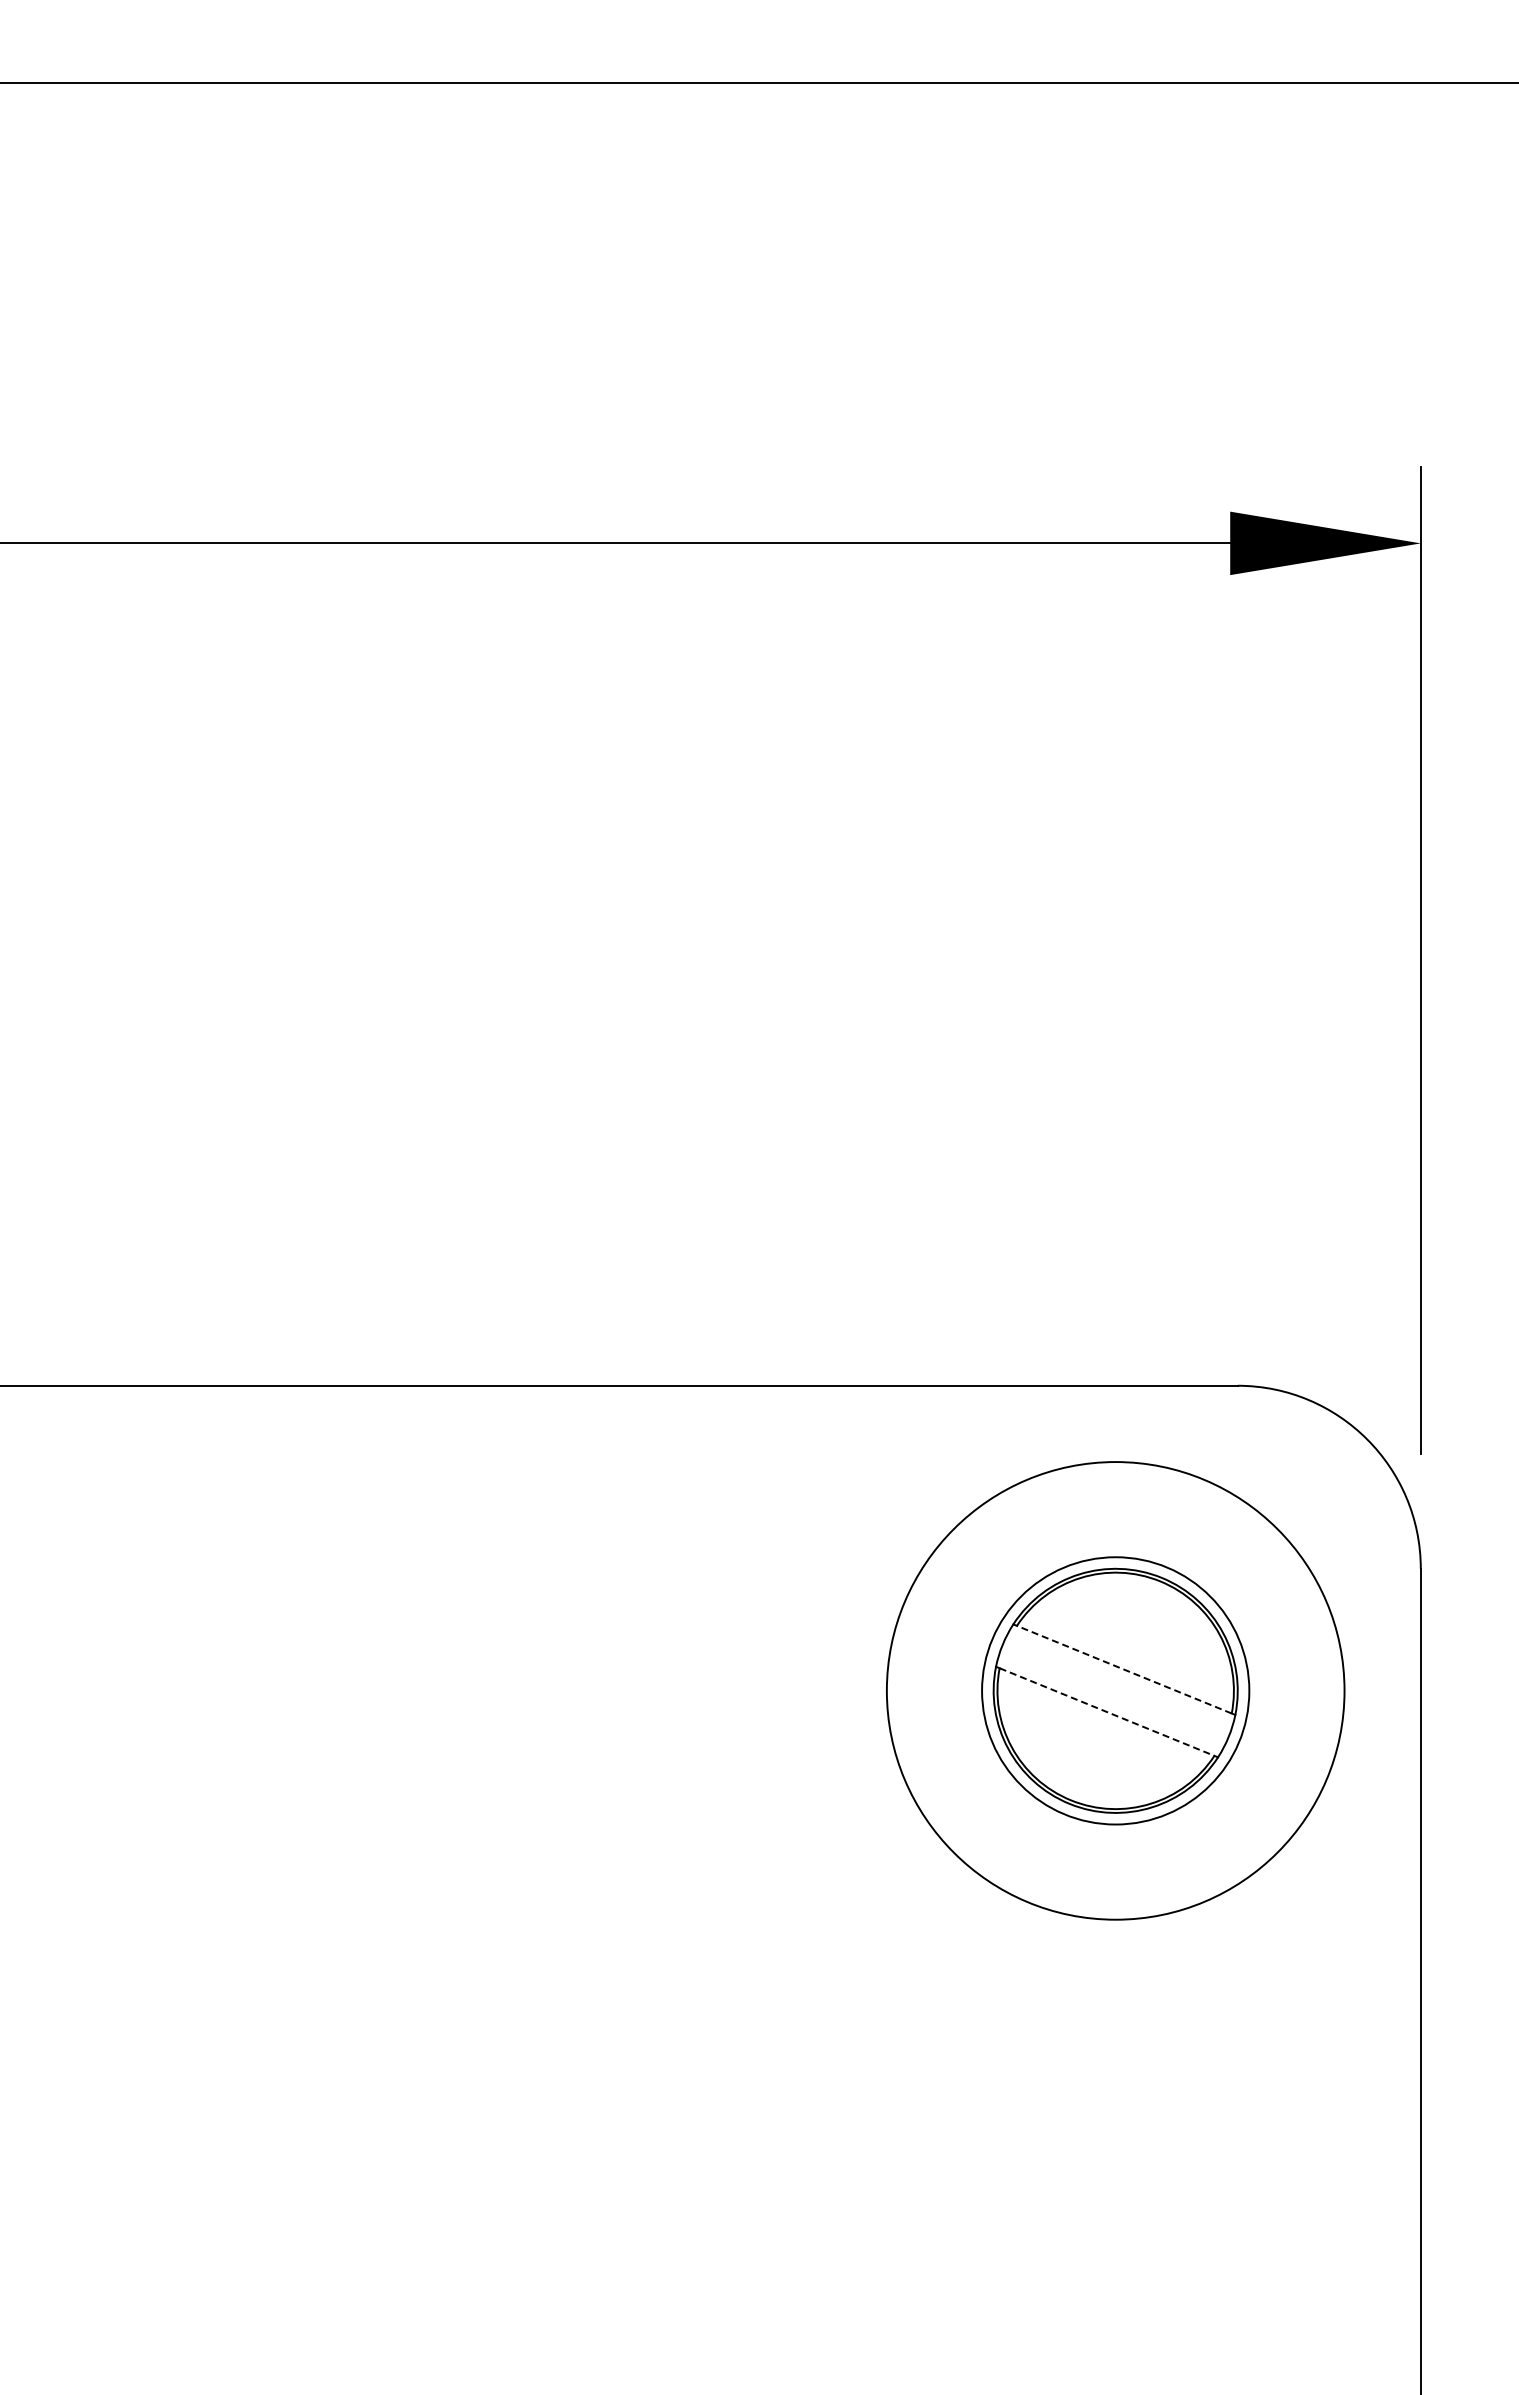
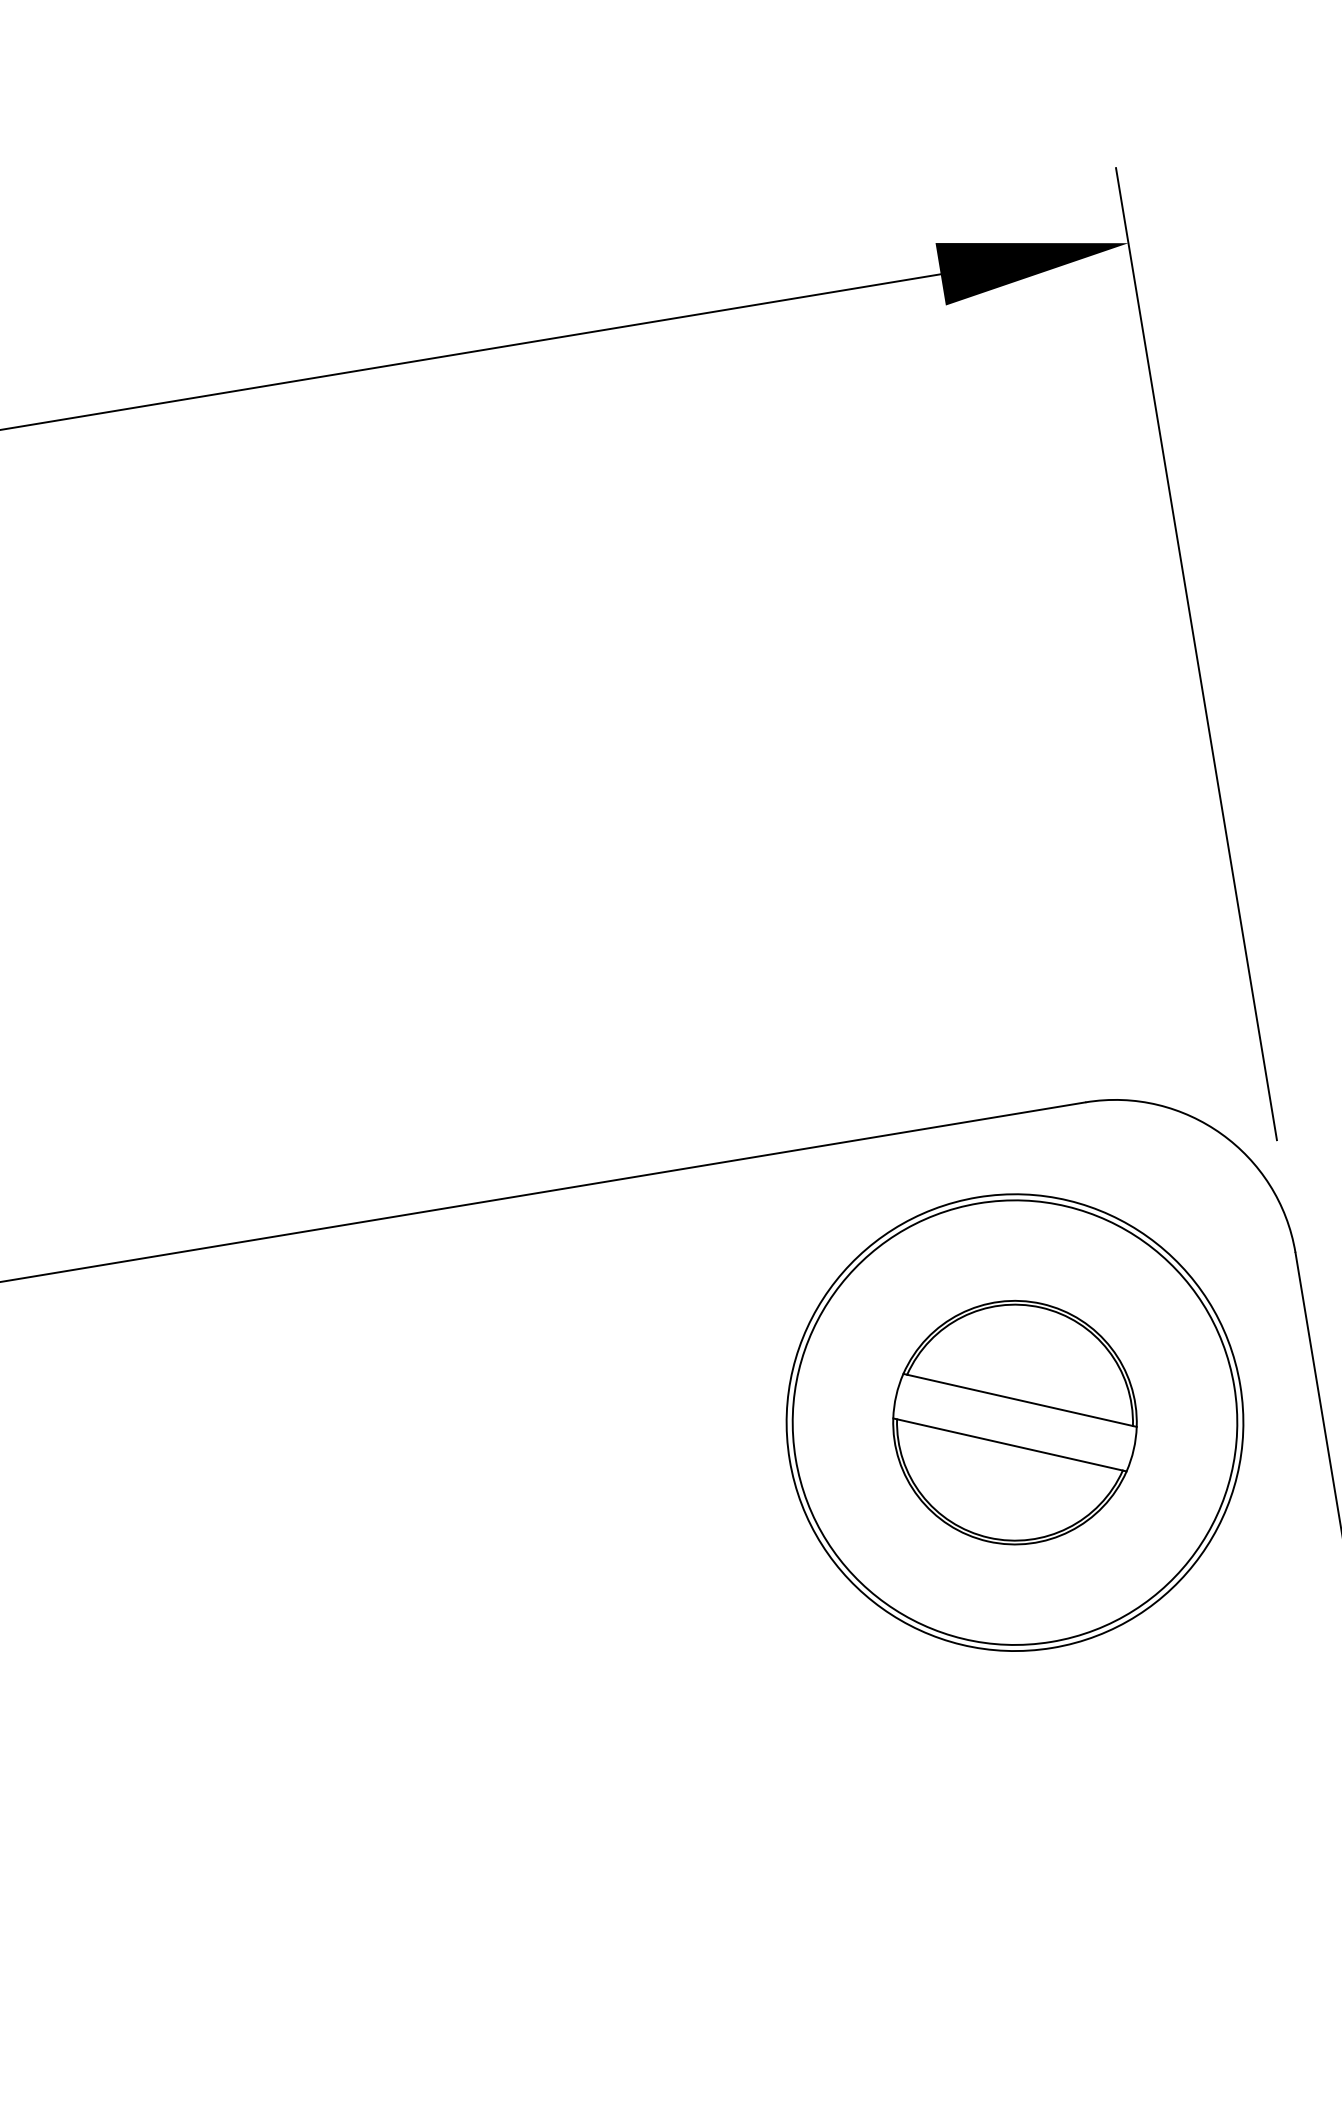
line: (1124, 1669) -> (1020, 1400), dashed -> solid
circle: (1115, 1690) -> (1014, 1422), size x1.67
line: (1107, 1712) -> (1010, 1445), dashed -> solid

